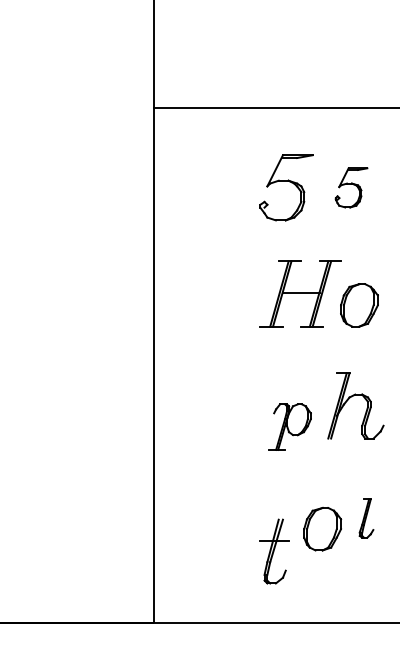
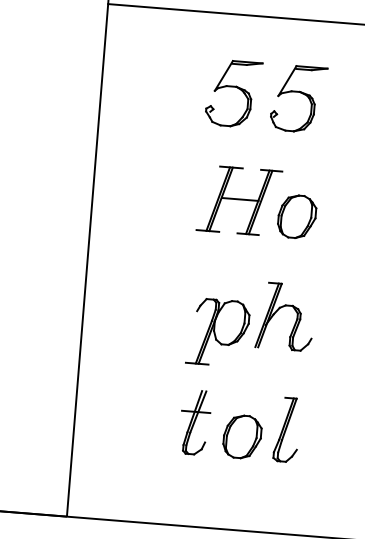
part: (351, 187) -> (298, 98), size x1.67
part: (289, 426) -> (217, 331), size x1.43
part: (366, 518) -> (287, 429), size x1.67
part: (274, 551) -> (195, 422), moved

